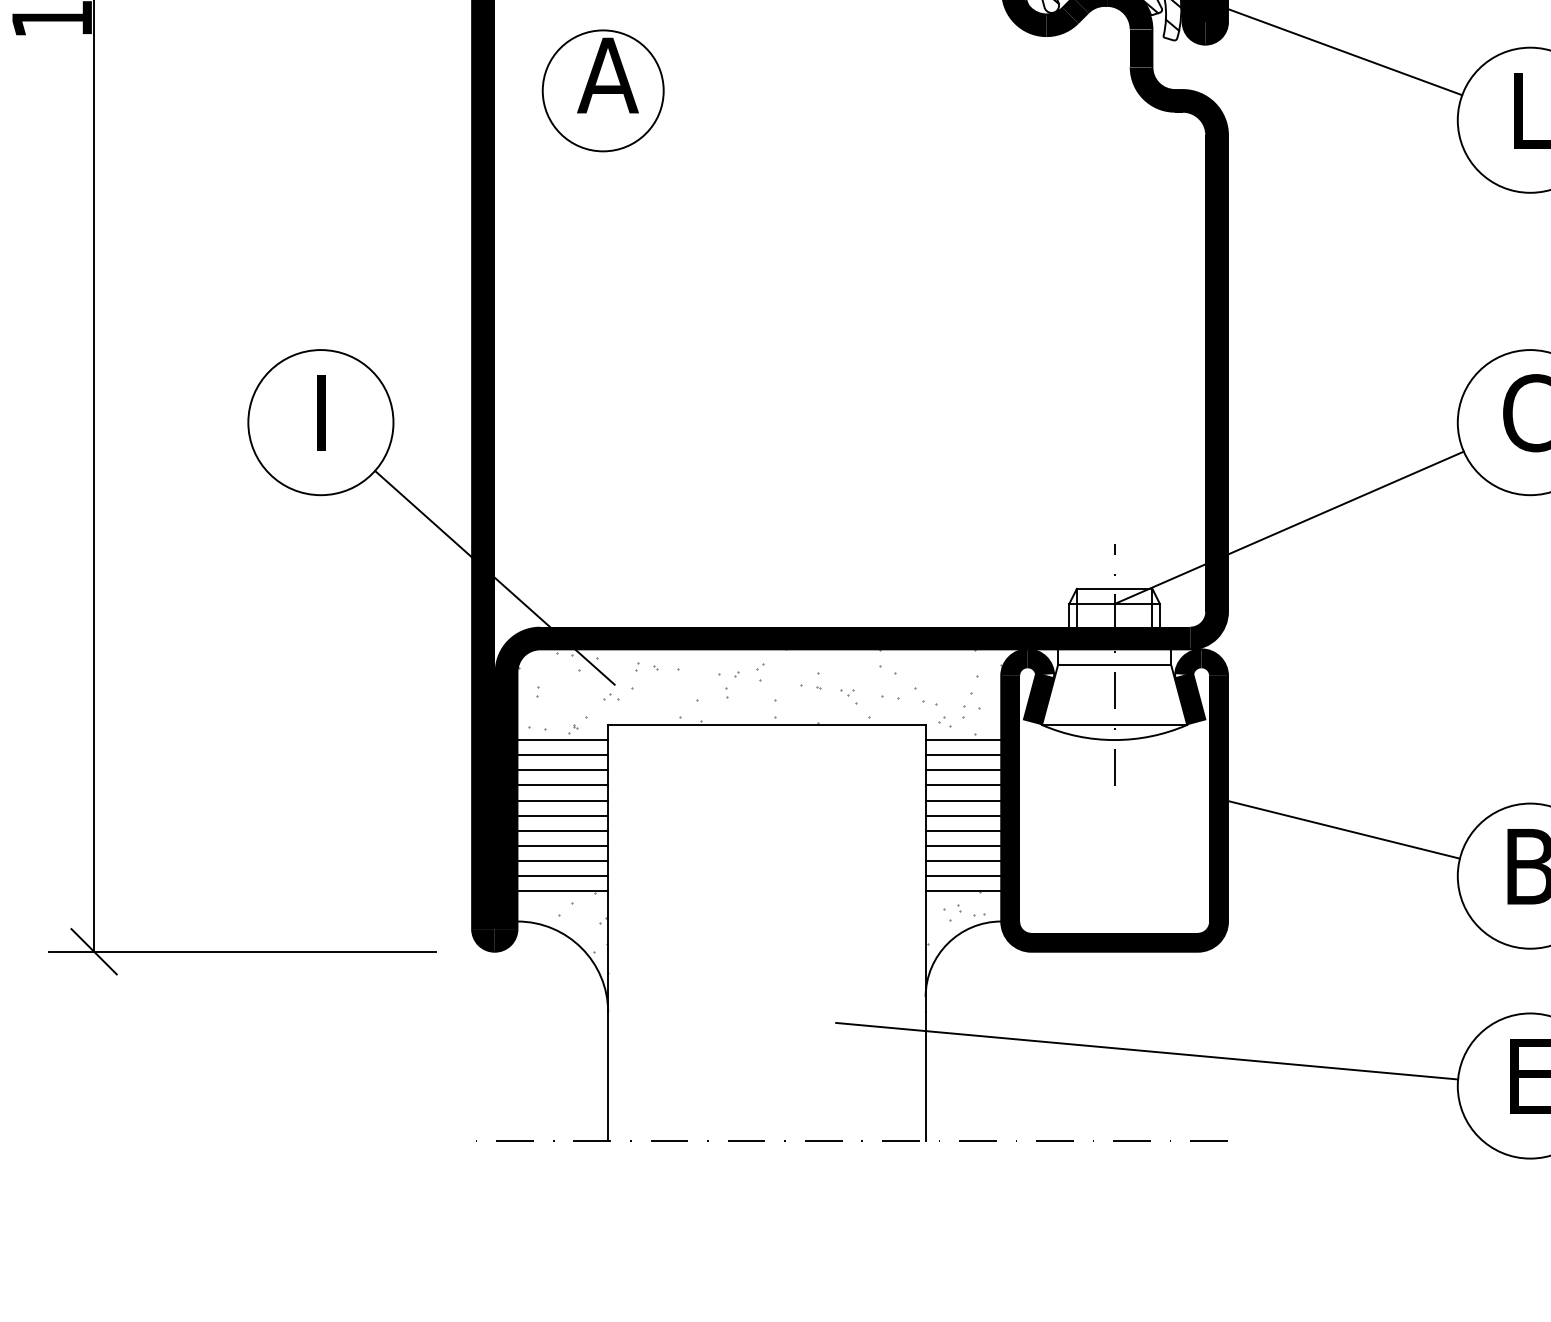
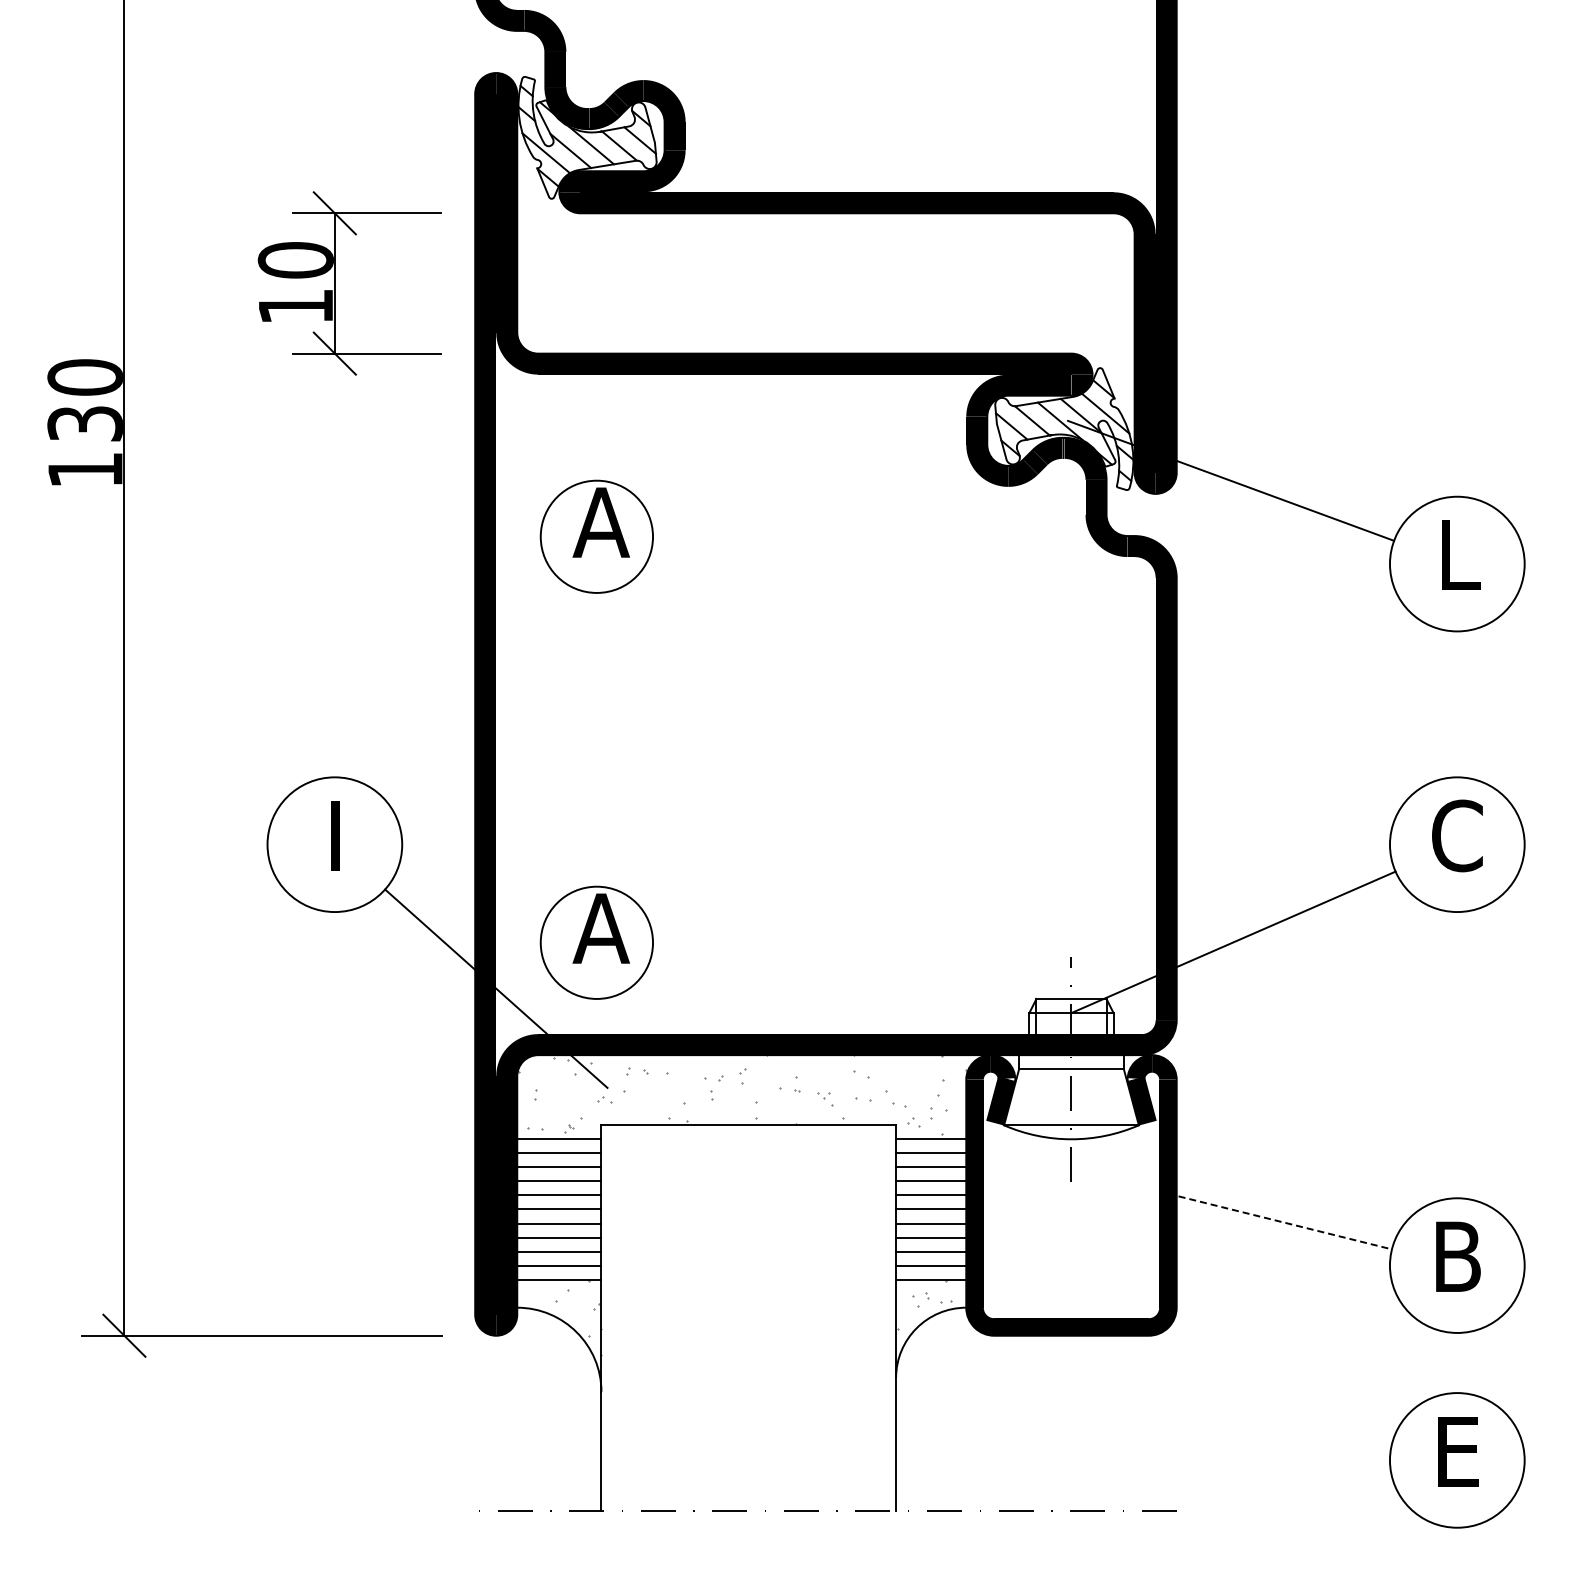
part: (602, 528) -> (596, 942), added
line: (1339, 828) -> (1280, 1221), solid -> dashed
line: (1146, 1050) -> (1101, 1427), removed

